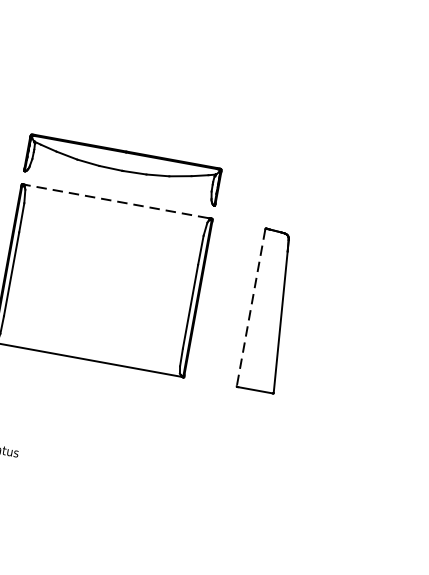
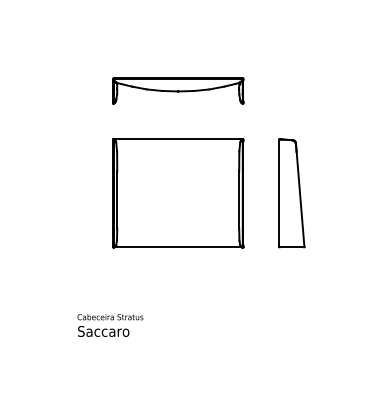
part: (123, 169) -> (178, 90), moved
line: (116, 201) -> (177, 139), dashed -> solid
line: (251, 308) -> (279, 193), dashed -> solid

